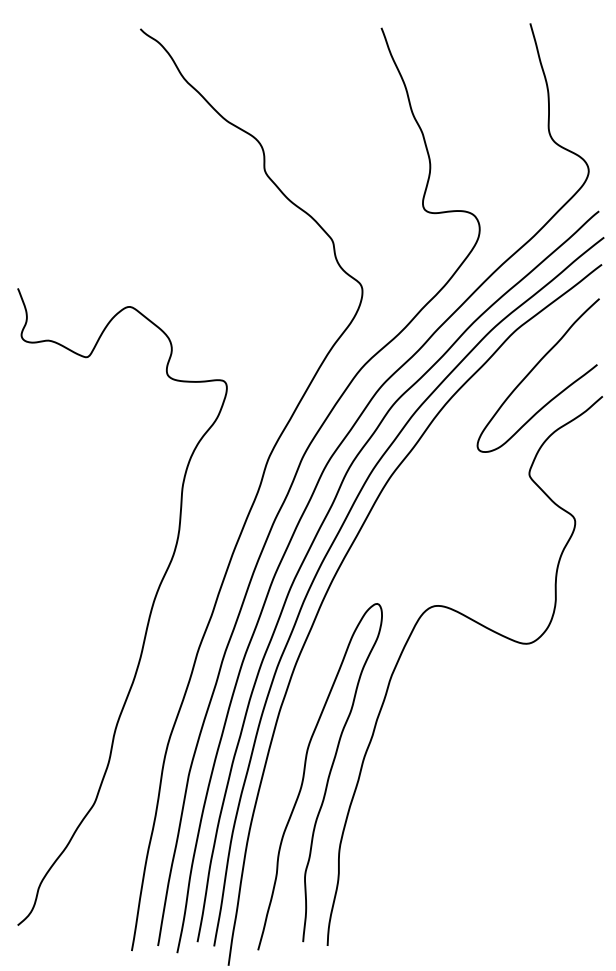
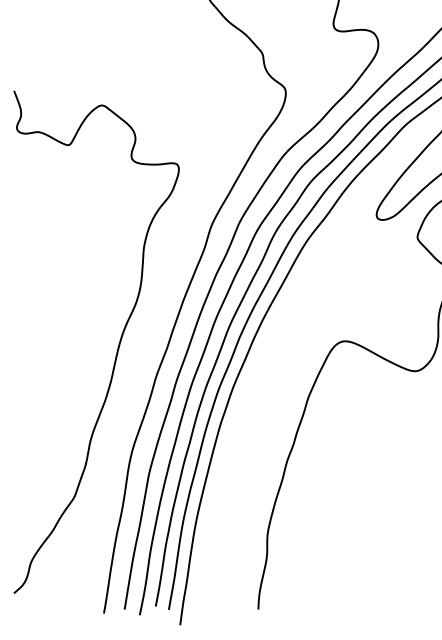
curve: (327, 777) -> (258, 476), removed

